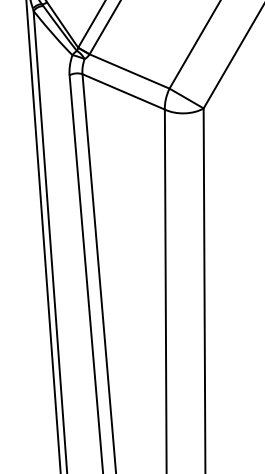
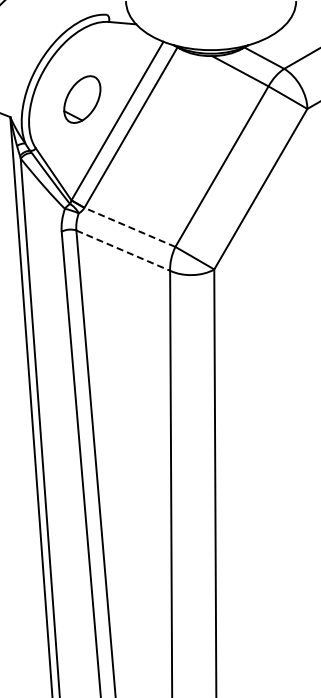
line: (129, 71) -> (129, 227), solid -> dashed
line: (123, 91) -> (123, 250), solid -> dashed

